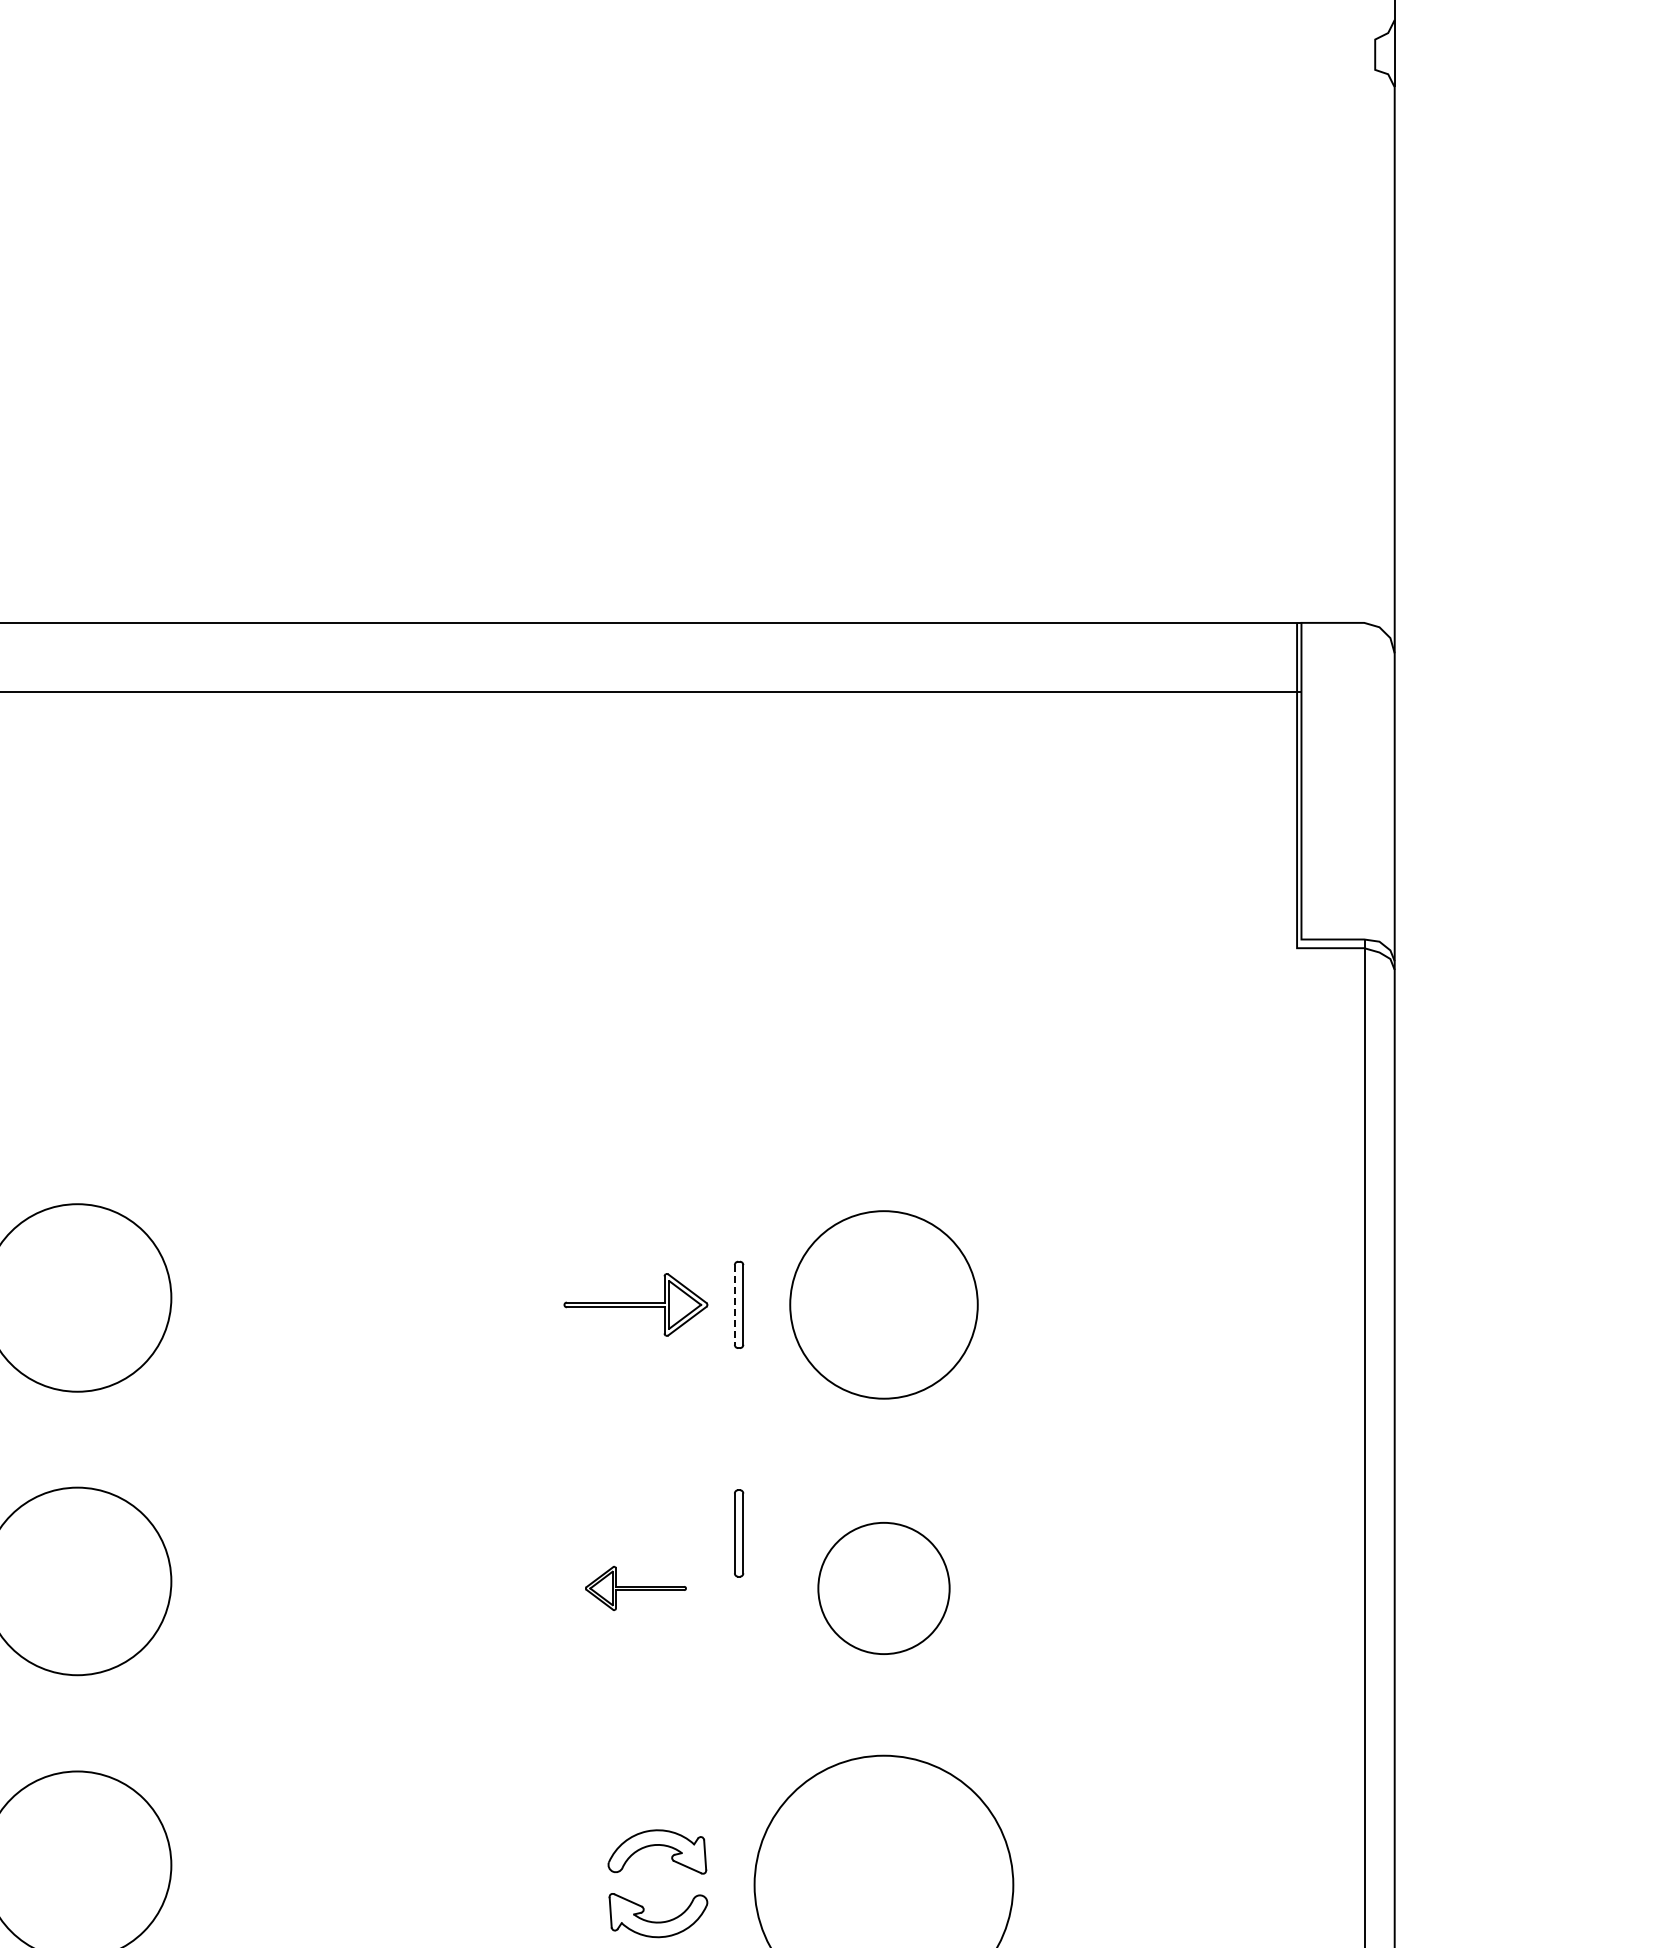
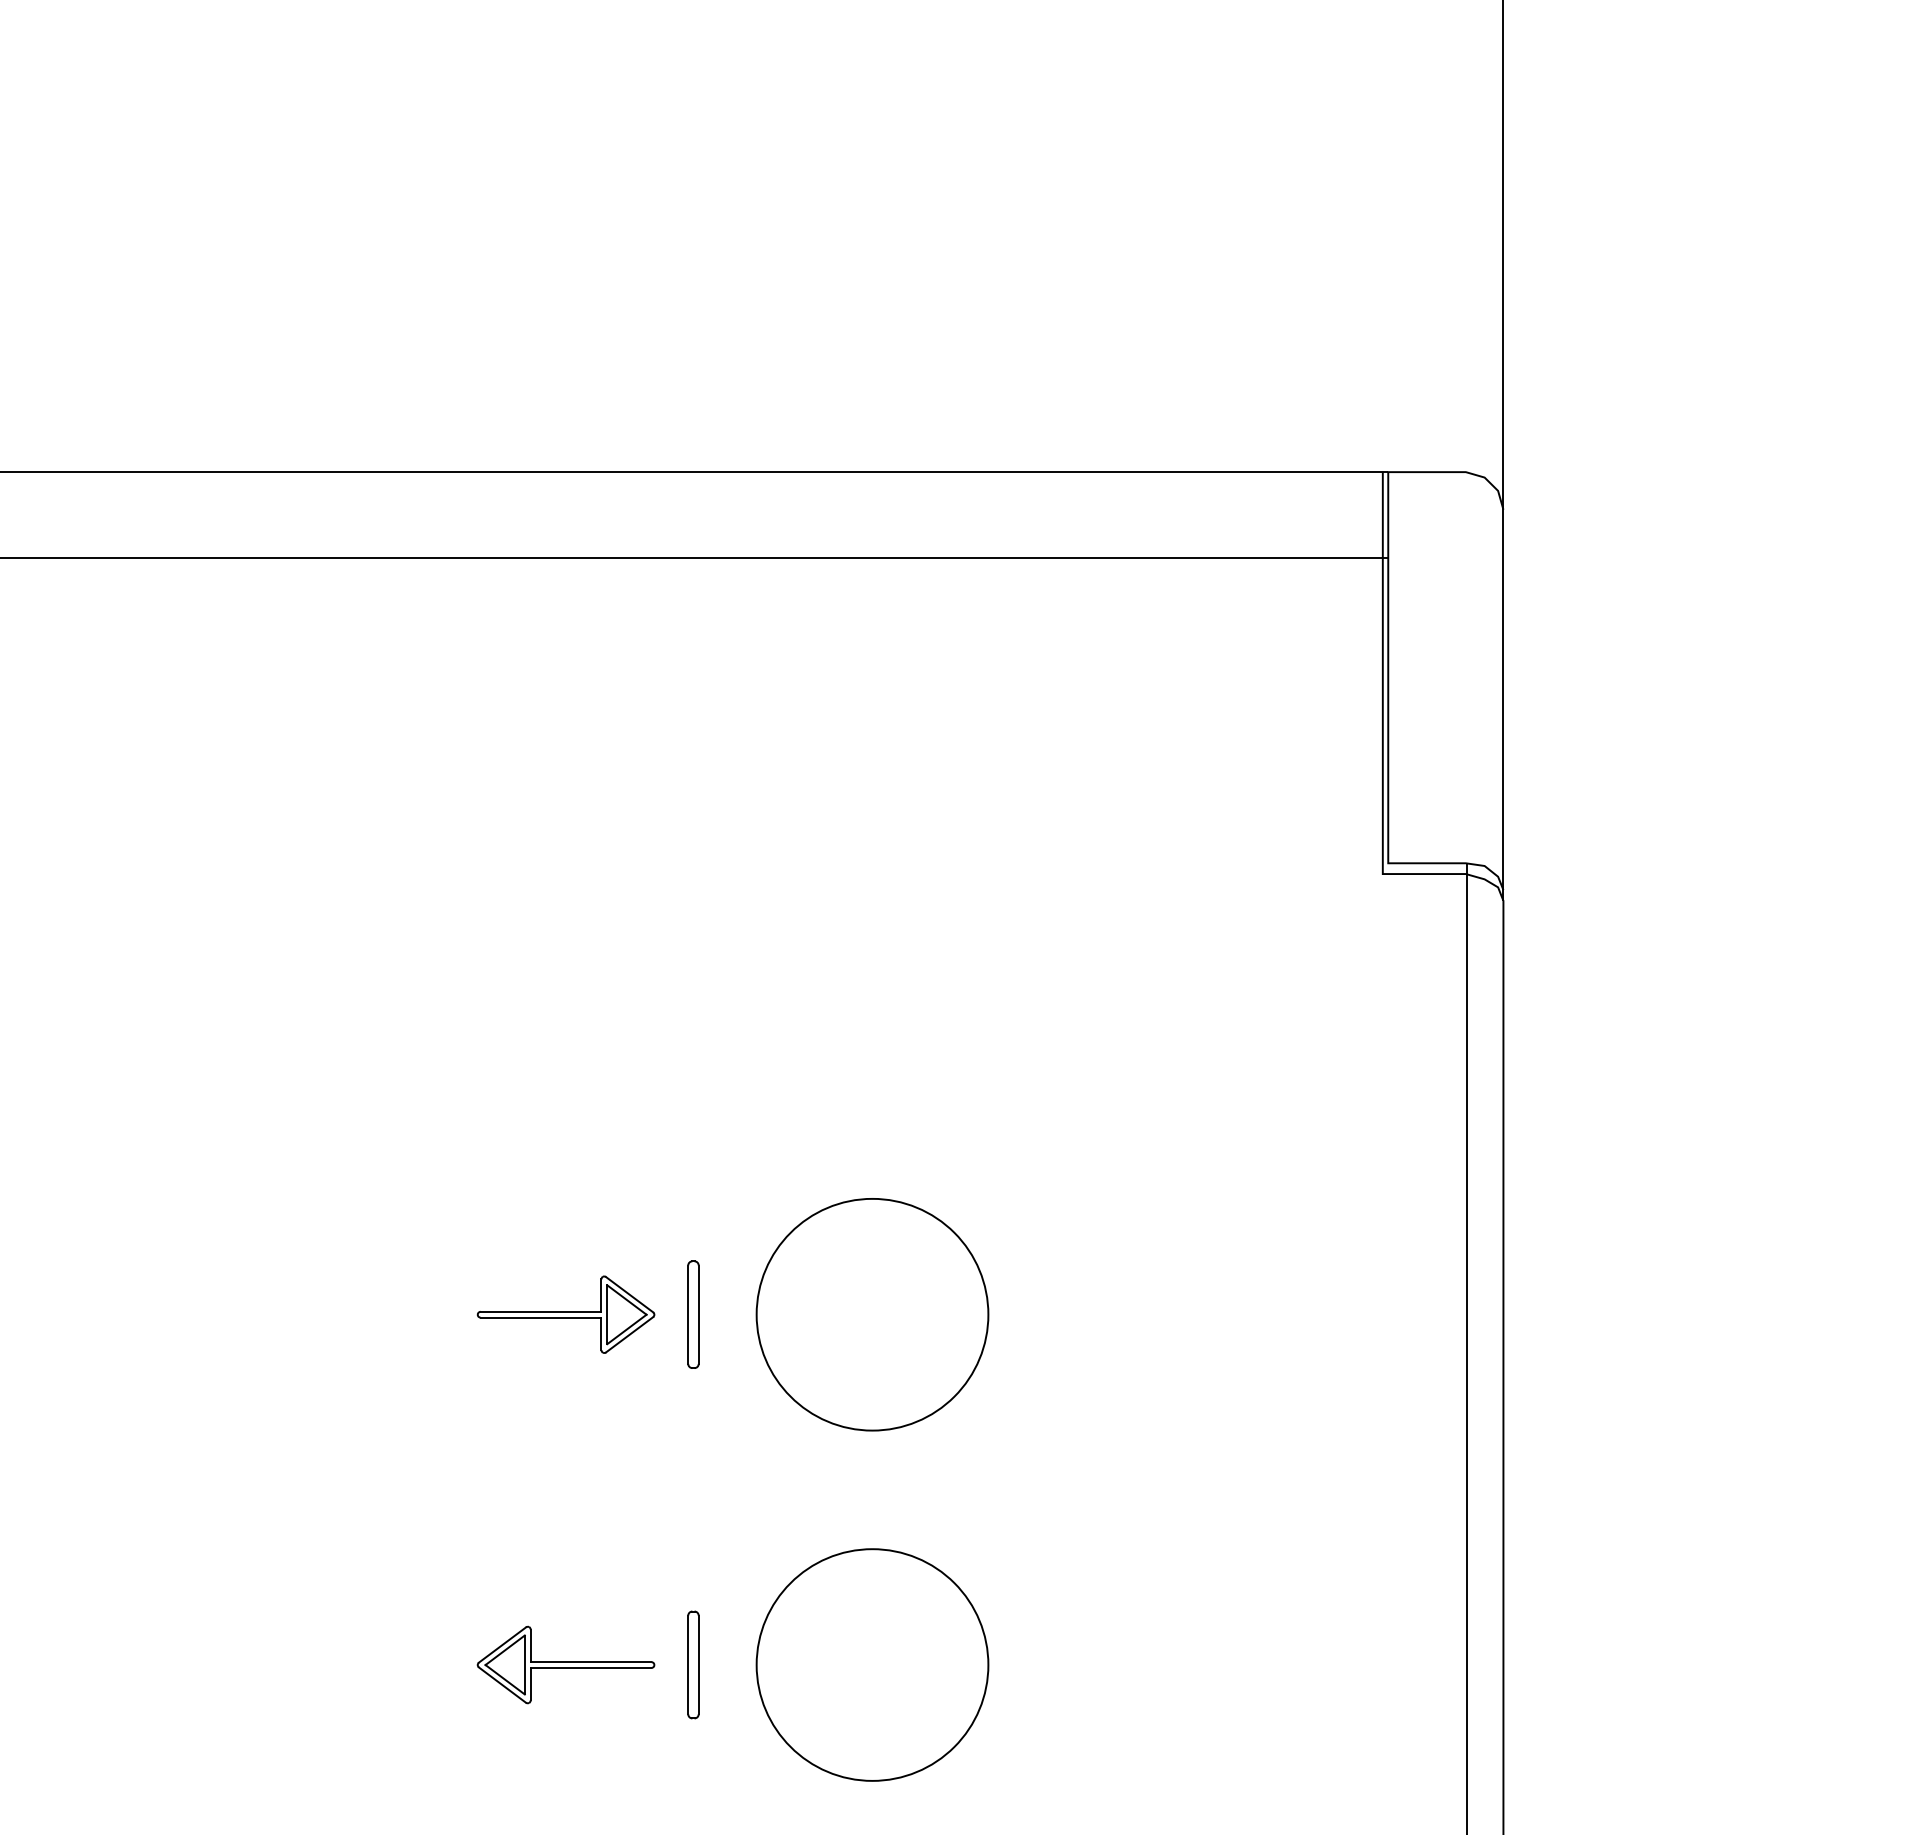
line: (734, 1304) -> (687, 1314), dashed -> solid
part: (739, 1533) -> (693, 1665), moved
part: (635, 1588) -> (565, 1665), size x1.43
part: (883, 1588) -> (871, 1665), size x1.43

